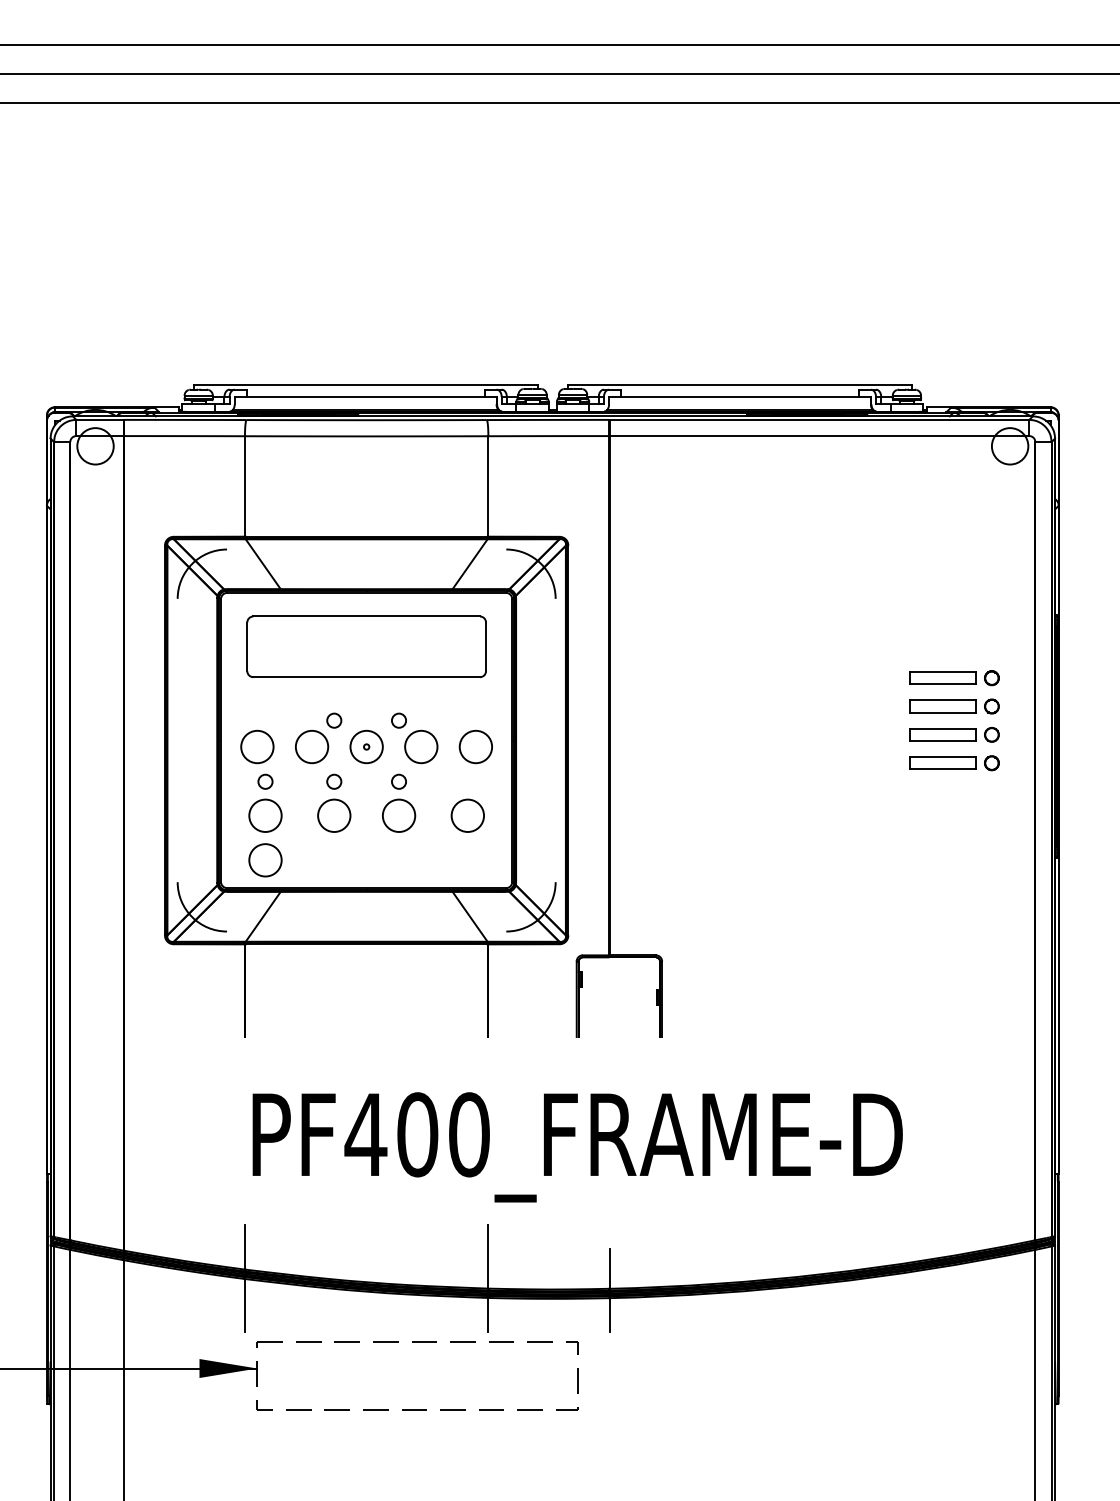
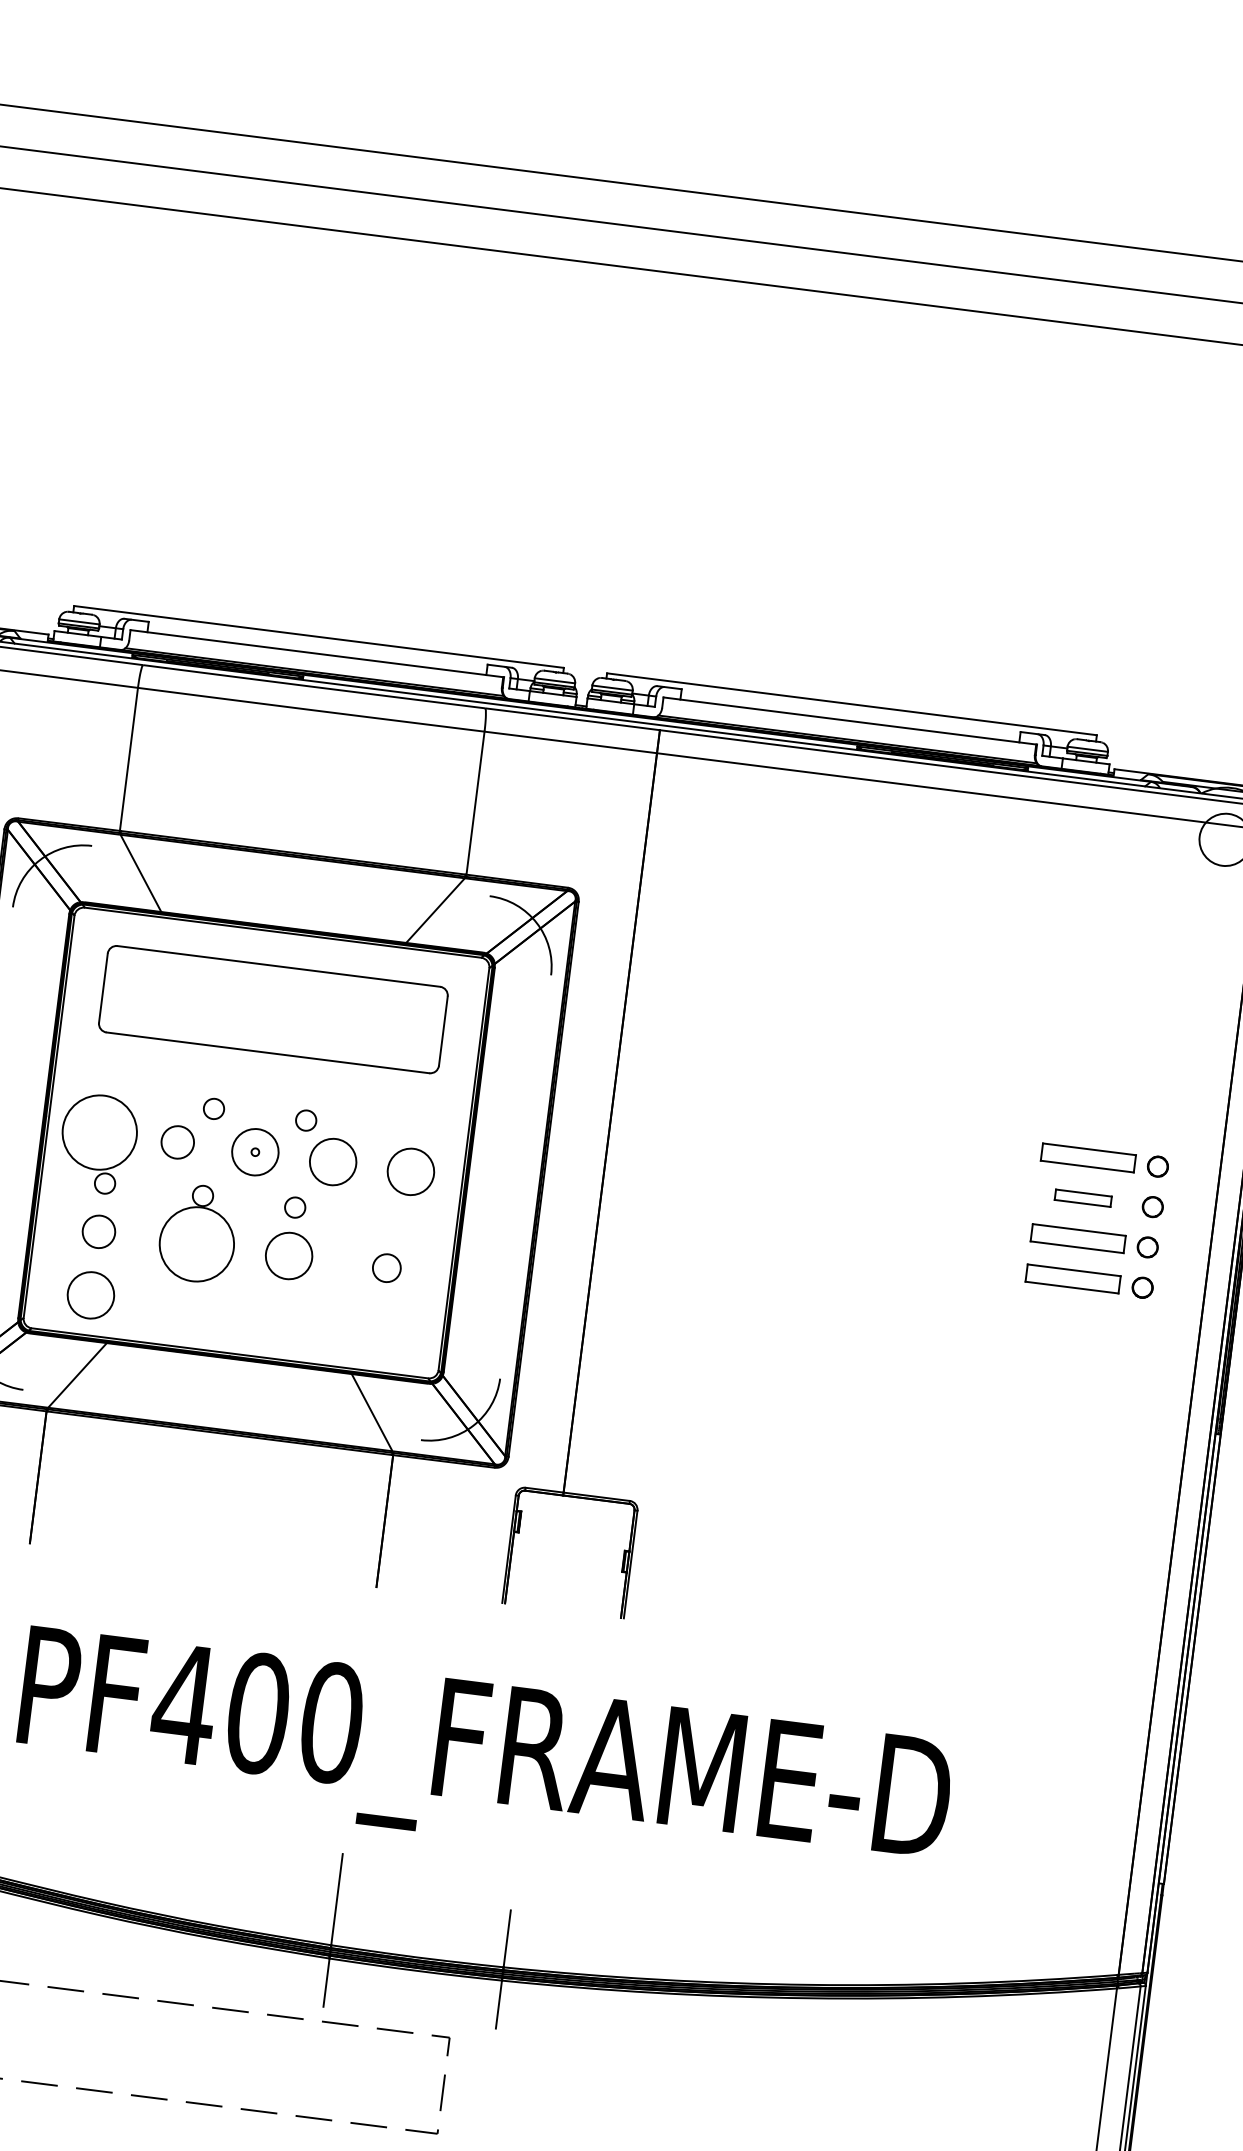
part: (942, 706) -> (1082, 1198), size x0.6
circle: (257, 746) -> (100, 1131), size x1.6
circle: (312, 746) -> (178, 1141), size x0.7
circle: (265, 815) -> (99, 1231), size x0.7
circle: (334, 815) -> (197, 1243), size x1.6
circle: (467, 815) -> (386, 1267), size x0.6

